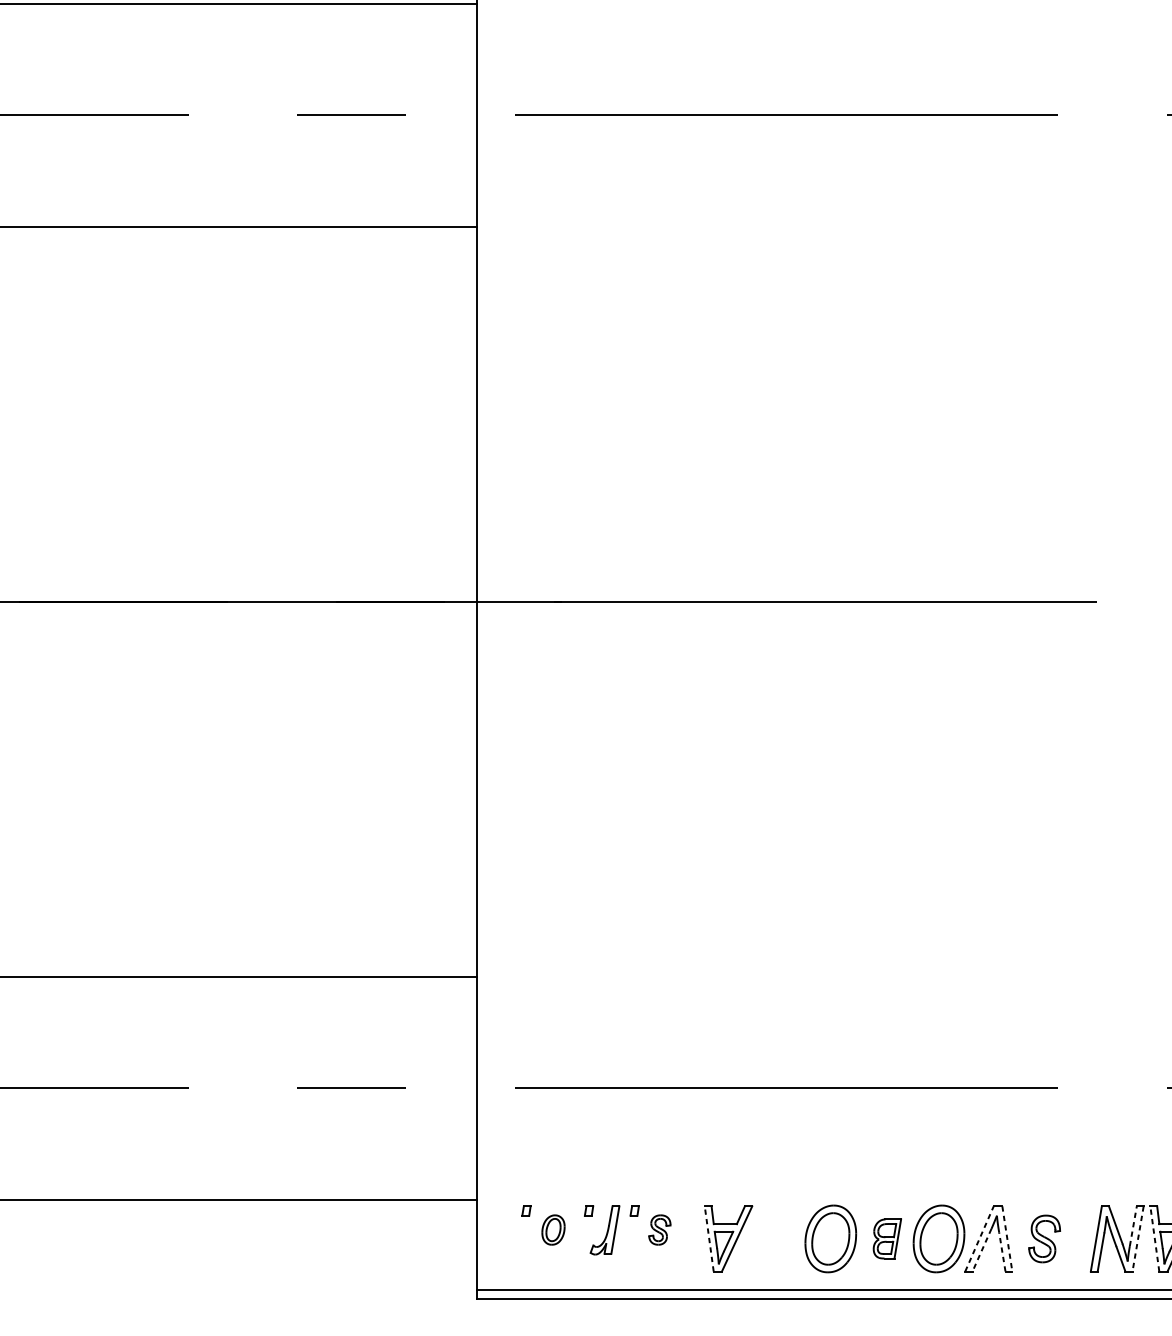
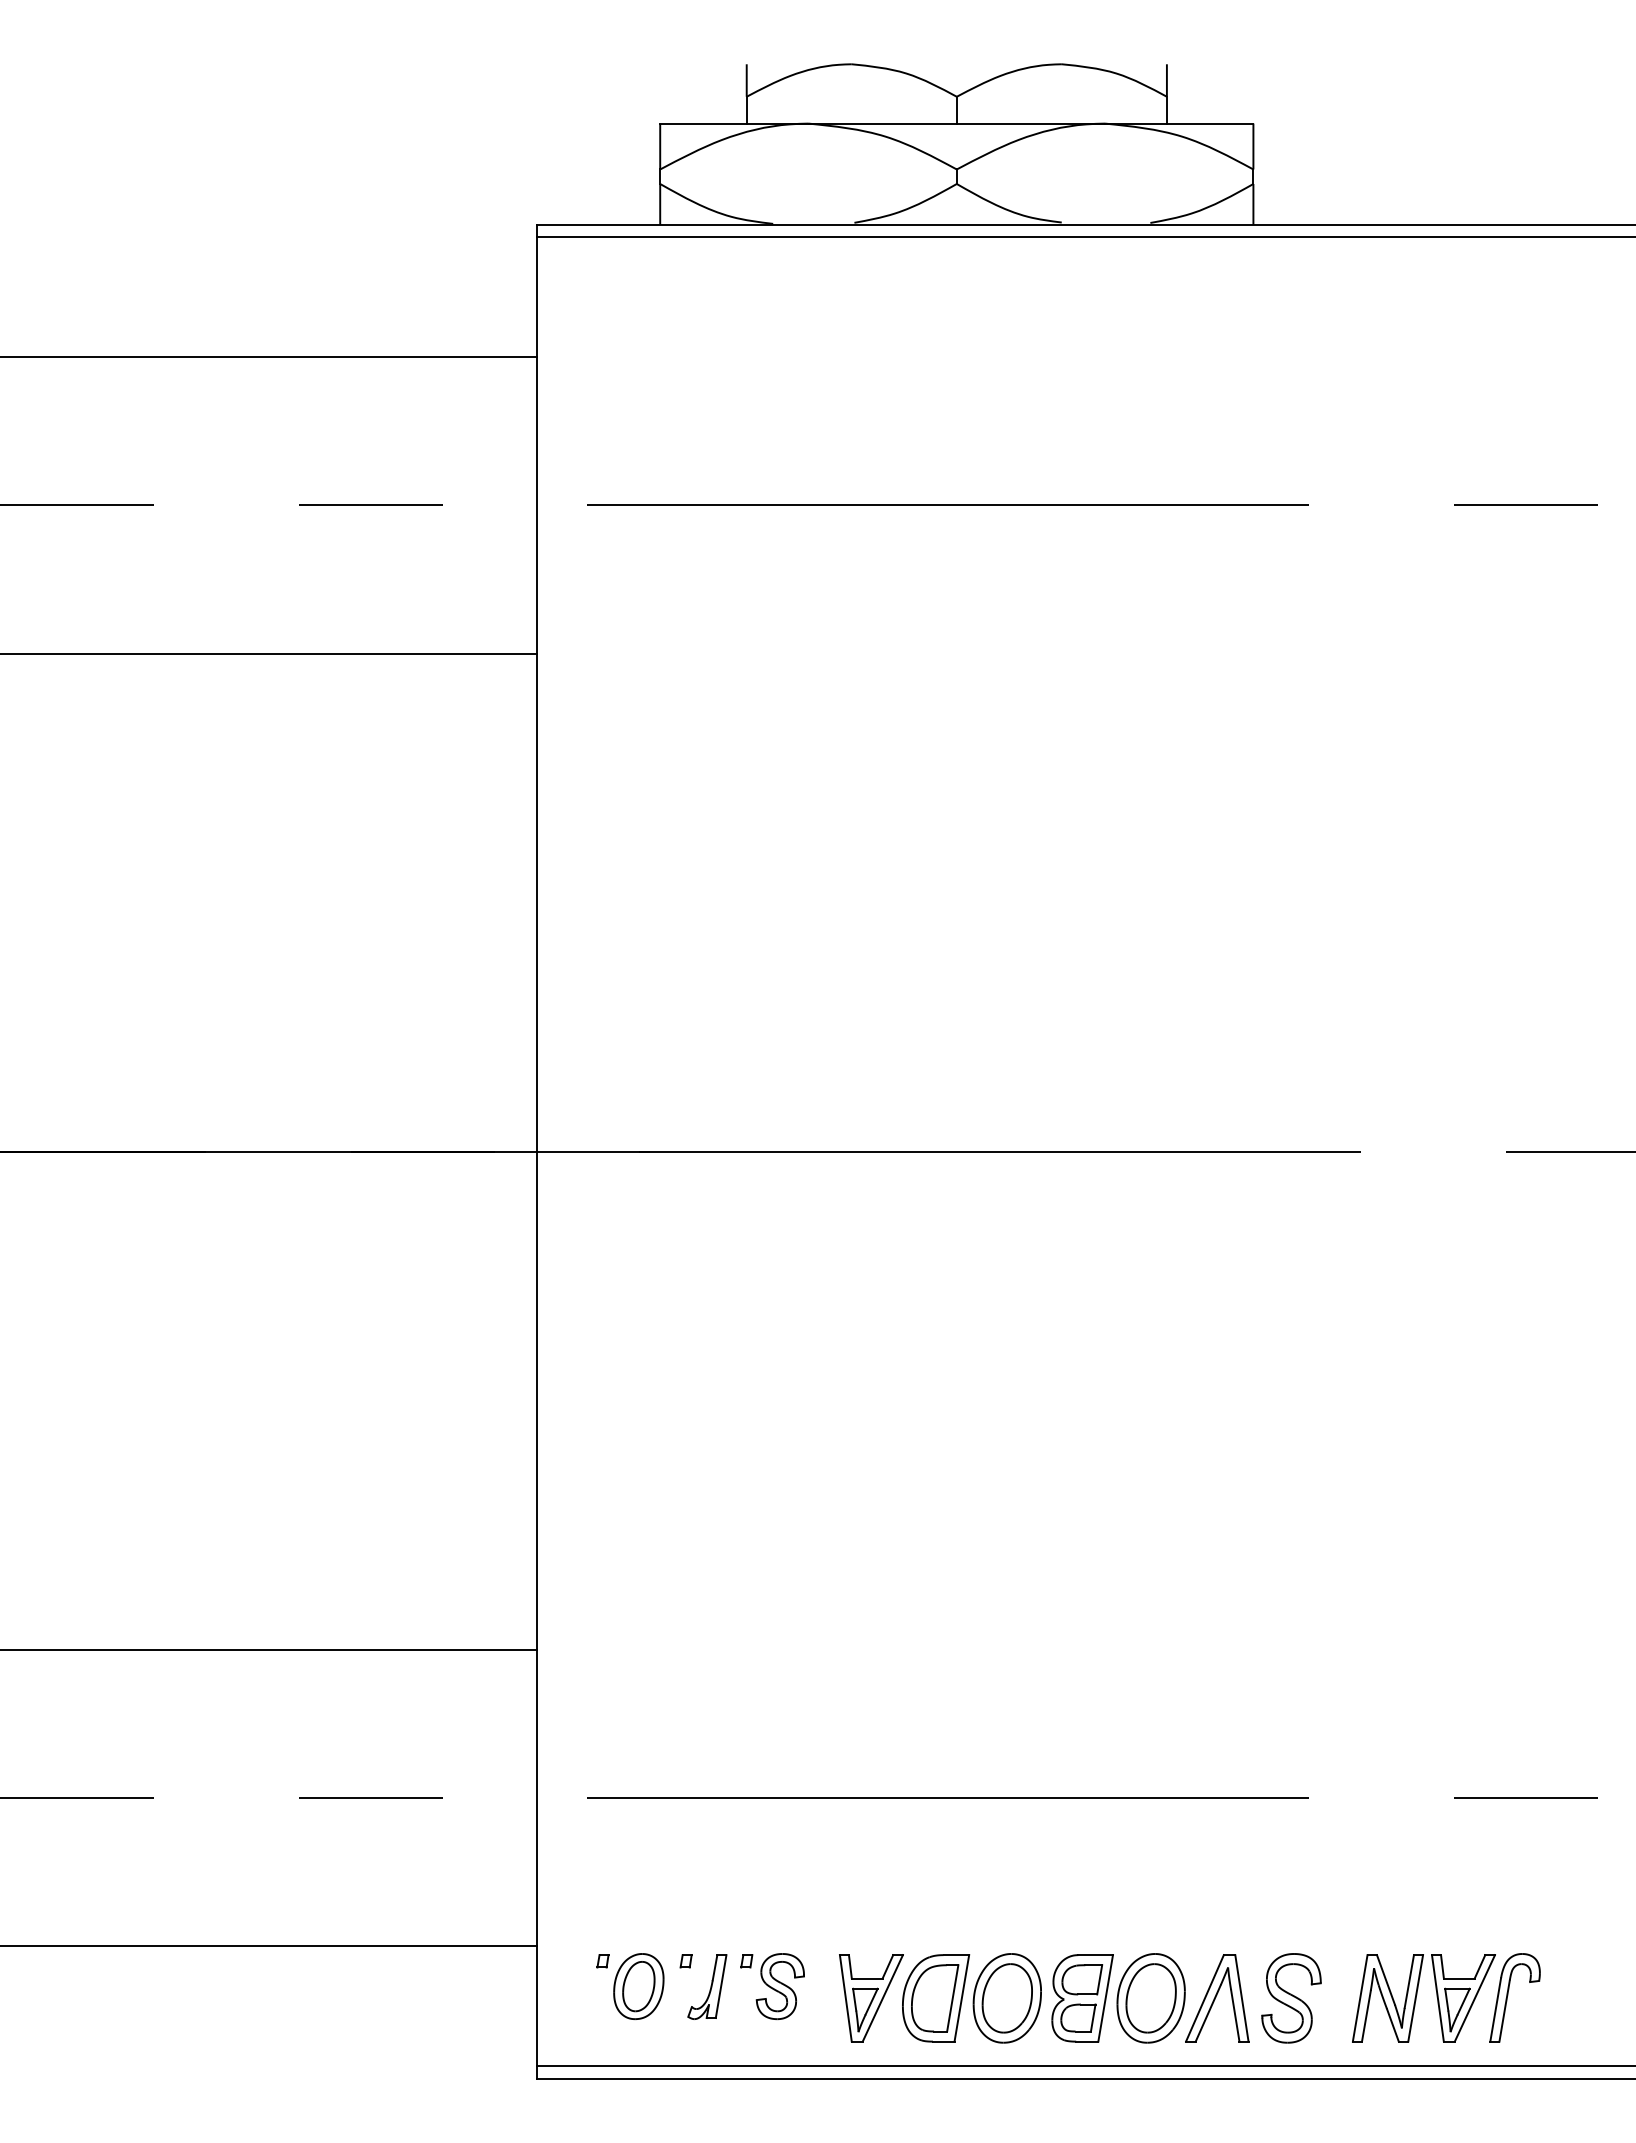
line: (1133, 1226) -> (1409, 1981), dashed -> solid
part: (553, 1230) -> (638, 1986), size x1.67
part: (659, 1230) -> (779, 1986), size x1.67
line: (979, 1238) -> (1205, 1997), dashed -> solid
line: (708, 1239) -> (845, 1998), dashed -> solid
part: (777, 1239) -> (936, 1998), added
part: (887, 1239) -> (1082, 1998), size x1.67
line: (1007, 1239) -> (1241, 1998), dashed -> solid
part: (1044, 1239) -> (1291, 1998), size x1.43
line: (1137, 1239) -> (1415, 1998), dashed -> solid
line: (1154, 1239) -> (1437, 1998), dashed -> solid
line: (982, 1250) -> (1208, 2013), dashed -> solid
line: (1002, 1251) -> (1235, 2015), dashed -> solid

